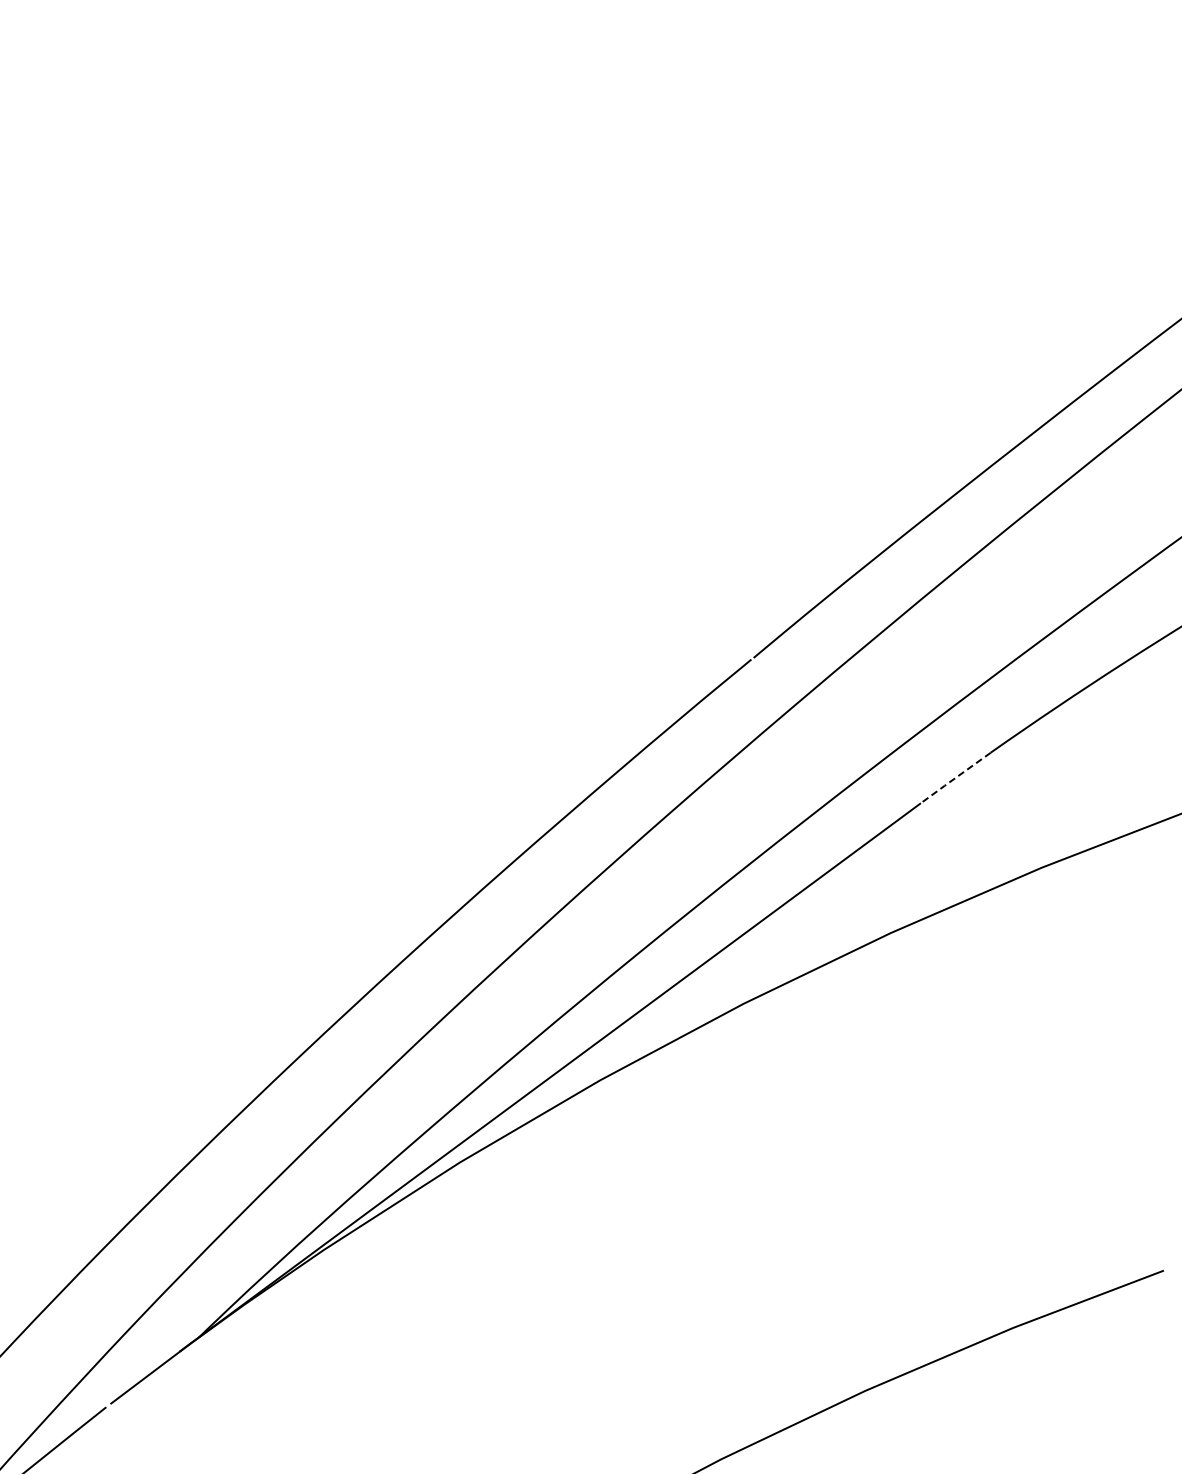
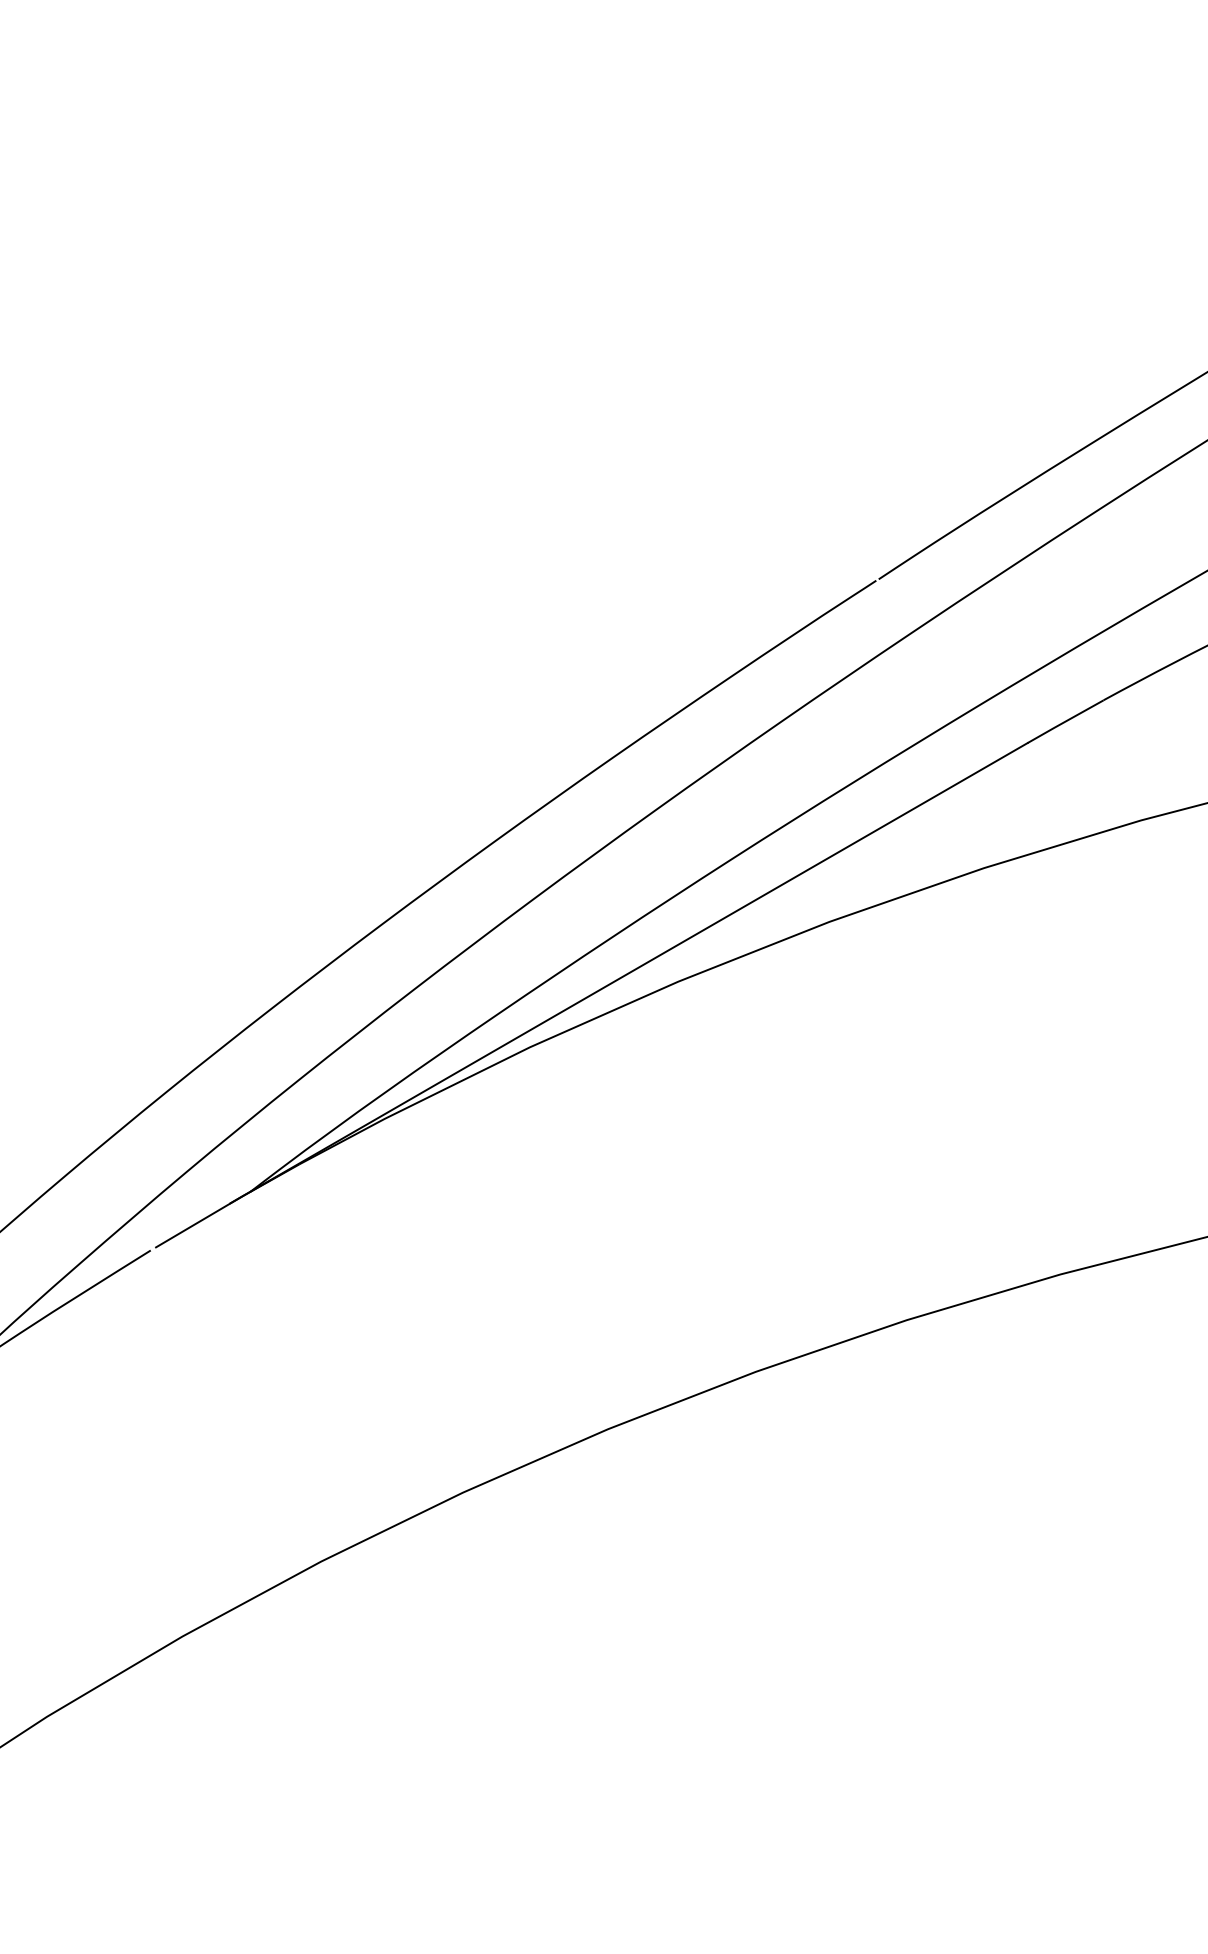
line: (954, 779) -> (1064, 722), dashed -> solid

